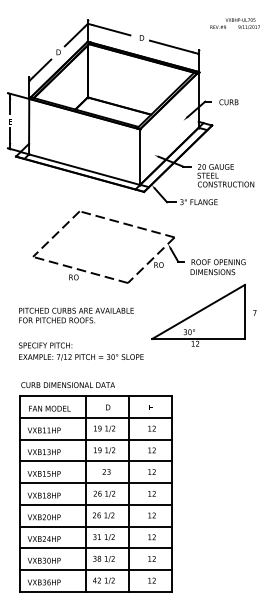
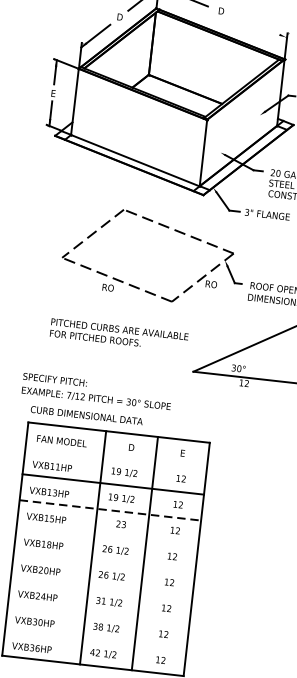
line: (173, 46) -> (257, 25), removed
text: (76, 315) -> (119, 335), moved
text: (81, 351) -> (97, 391), moved
line: (96, 417) -> (116, 457), removed
line: (96, 461) -> (110, 510), solid -> dashed
line: (96, 483) -> (107, 536), removed
line: (96, 504) -> (104, 561), removed
line: (96, 526) -> (101, 588), removed
line: (96, 548) -> (98, 614), removed
line: (96, 569) -> (96, 639), removed

